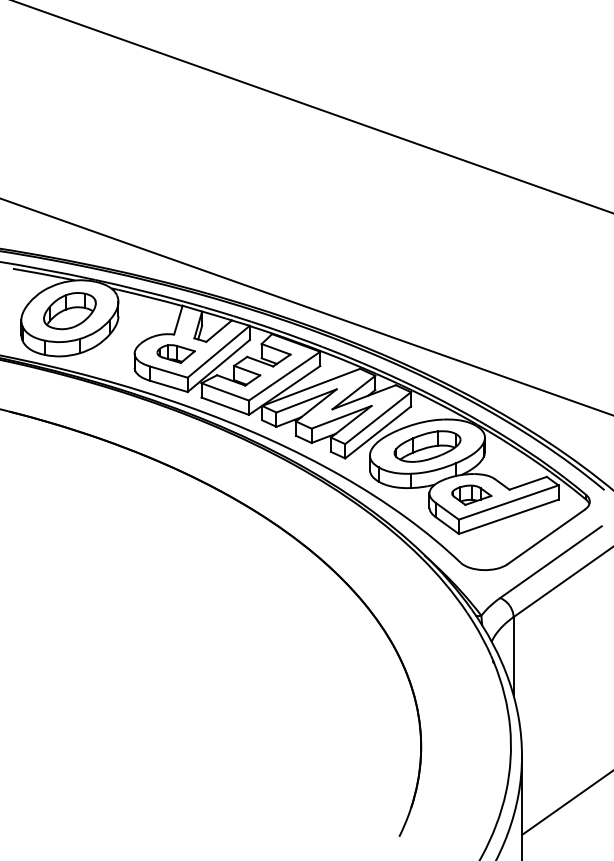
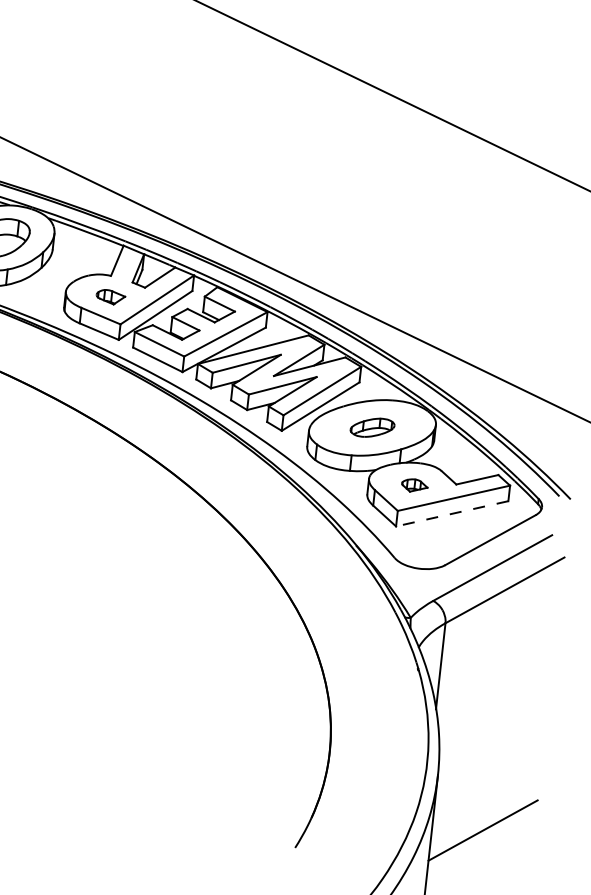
part: (175, 353) -> (110, 296), size x0.7
part: (427, 446) -> (372, 427), size x0.6
part: (471, 494) -> (414, 485), size x0.6
line: (508, 516) -> (452, 513), solid -> dashed

